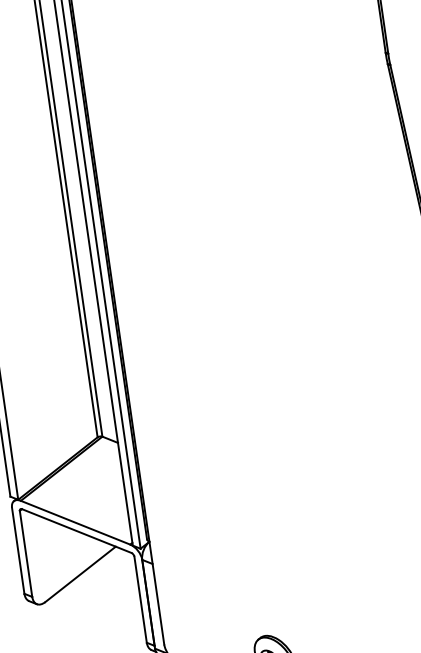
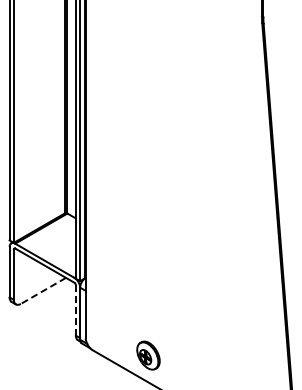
line: (80, 575) -> (43, 291), solid -> dashed
line: (139, 598) -> (75, 309), solid -> dashed

